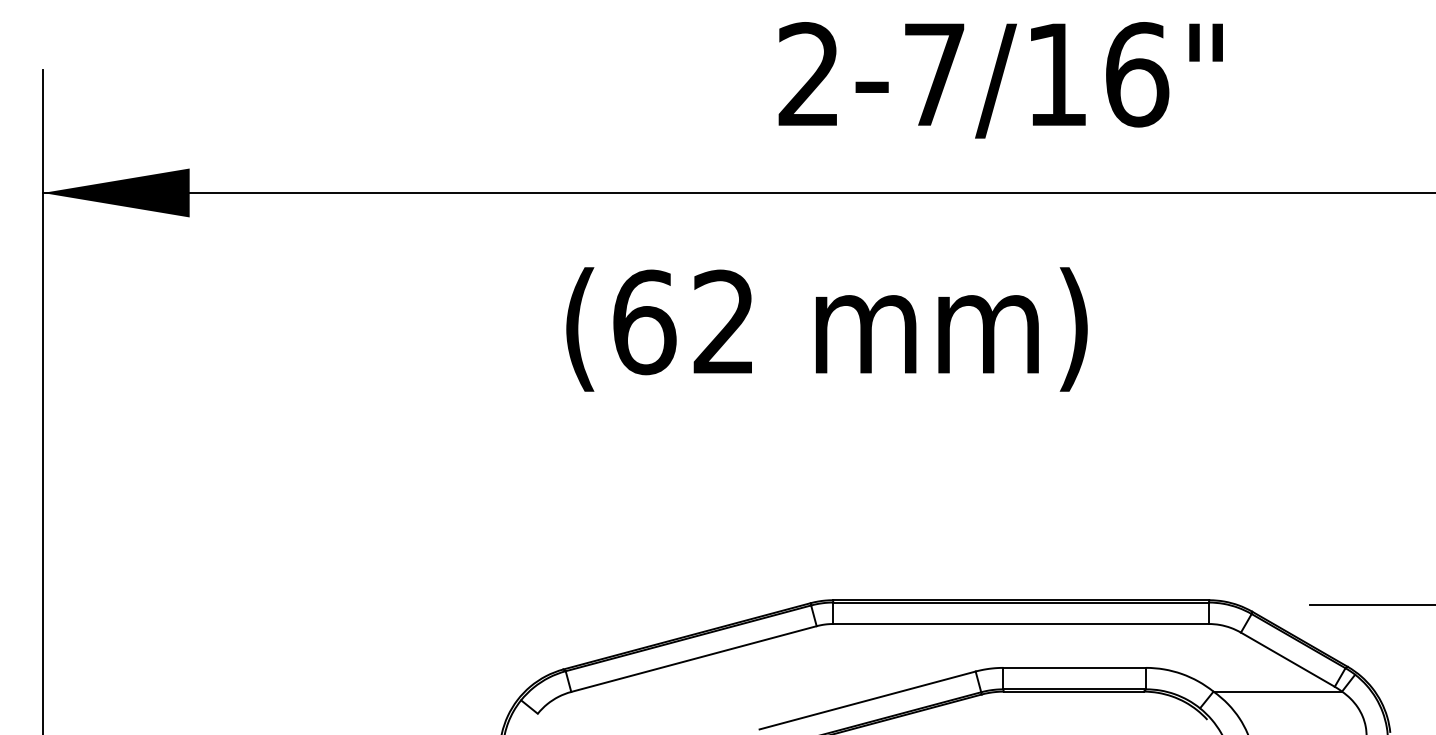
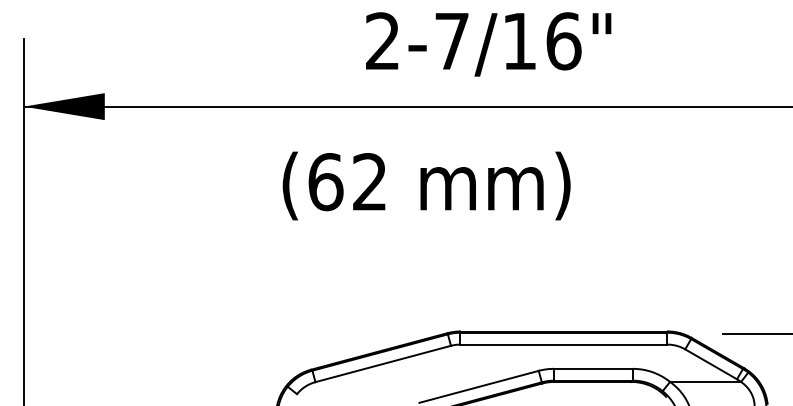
text: (1000, 80) -> (488, 44), moved
text: (826, 328) -> (426, 185), moved

